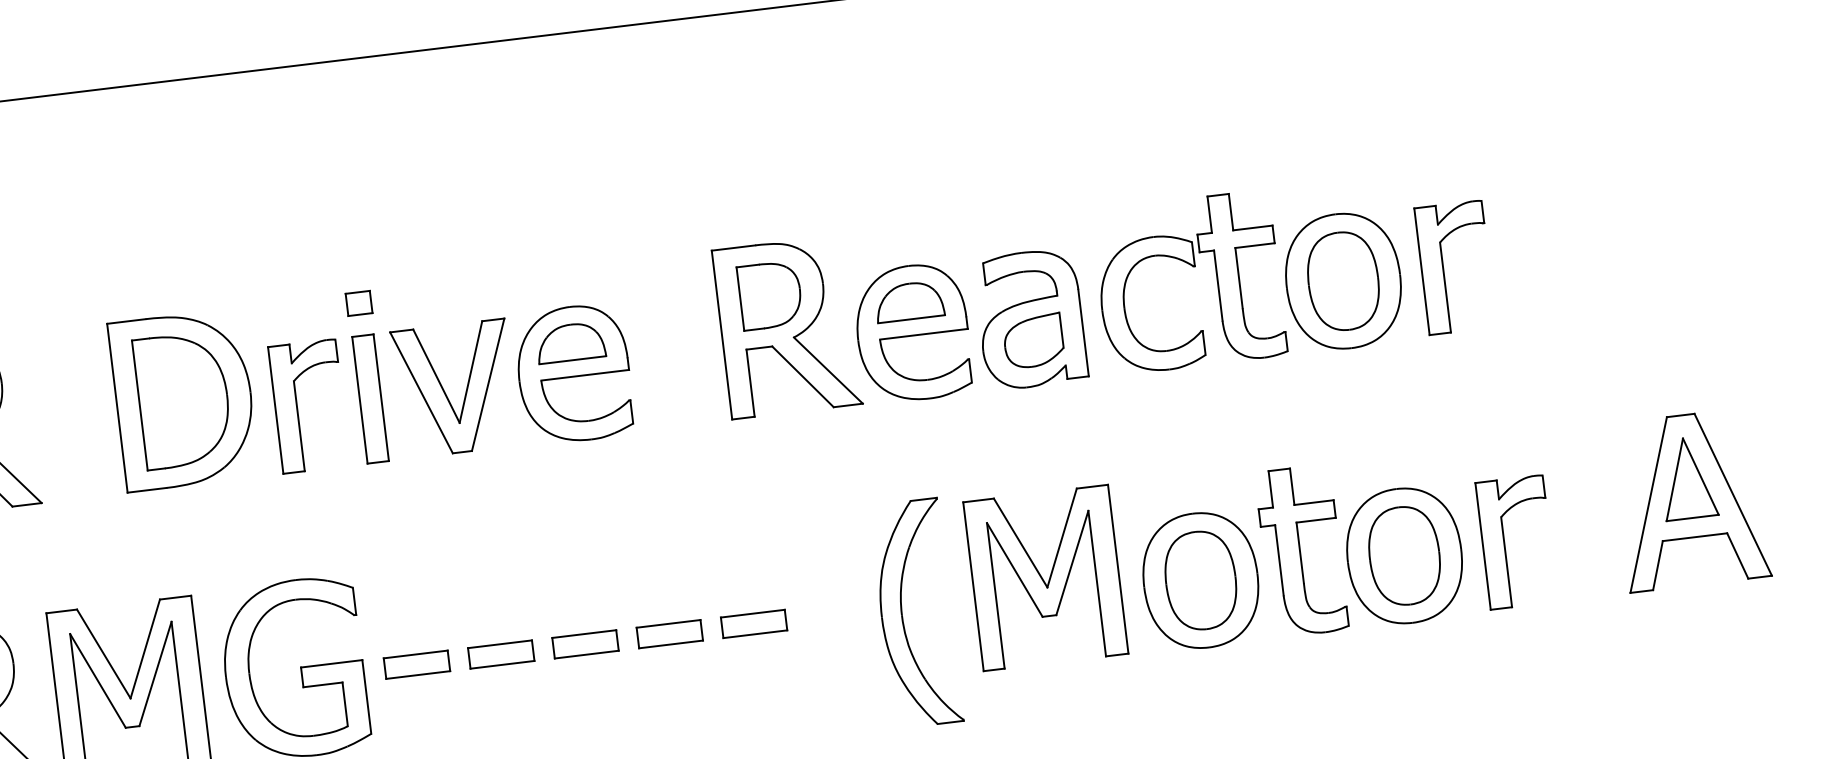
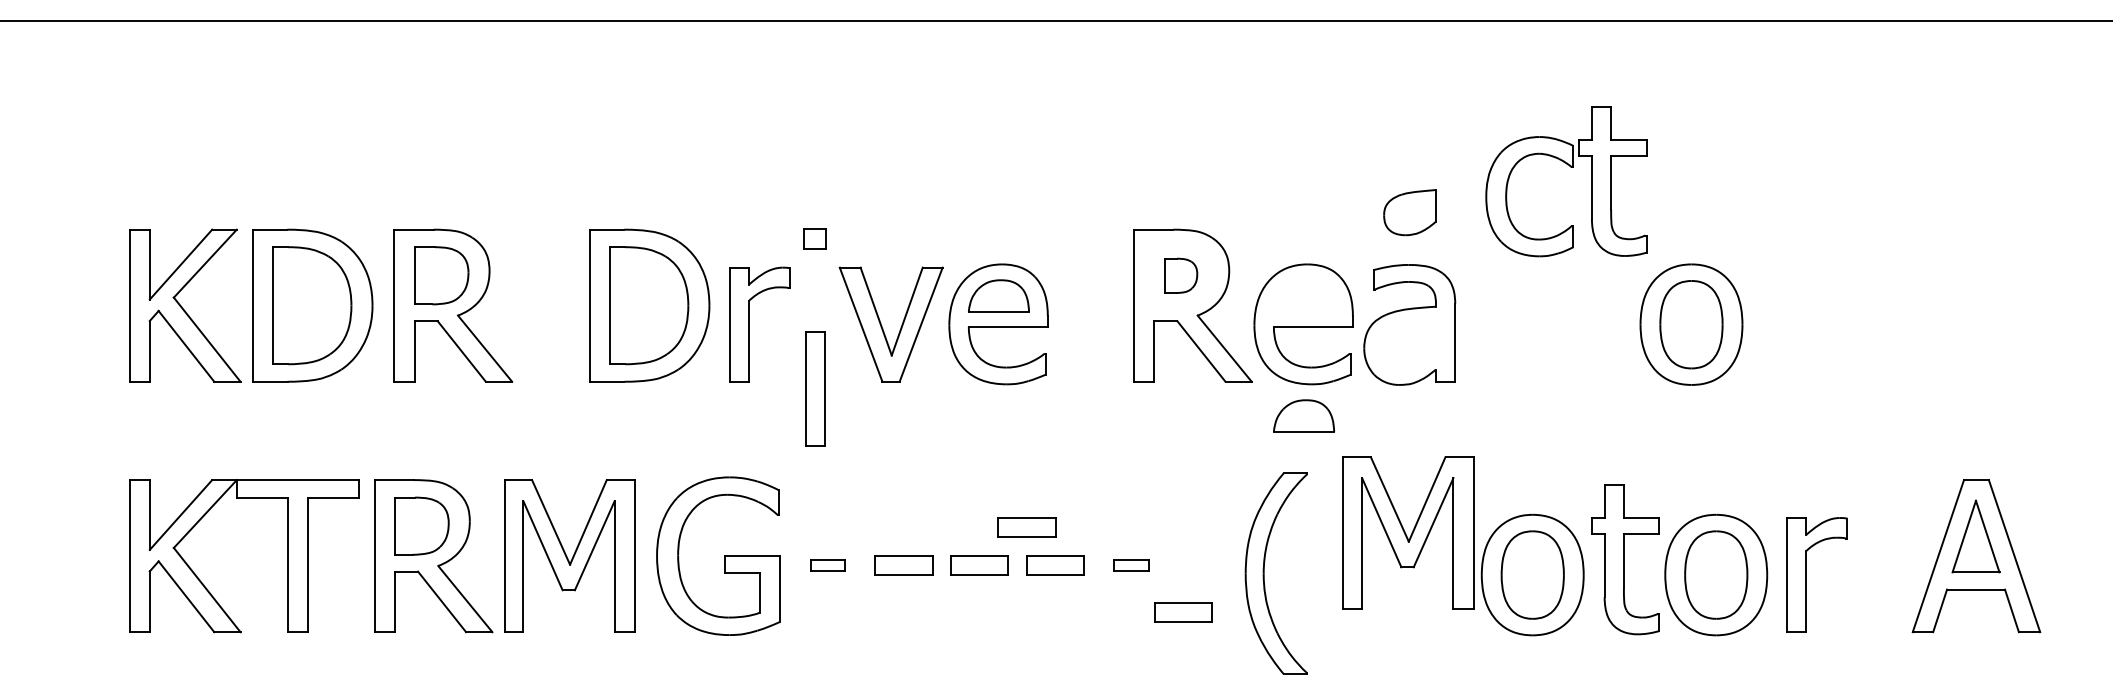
part: (1191, 266) -> (1570, 167), moved
part: (1443, 268) -> (1781, 324), removed
part: (769, 295) -> (1180, 275), size x0.6
part: (909, 300) -> (1304, 415), moved
part: (1033, 341) -> (1409, 212), moved
part: (370, 398) -> (815, 388), moved
part: (1045, 577) -> (1408, 532), moved
part: (632, 595) -> (1026, 527), added
part: (754, 623) -> (1131, 565), size x0.6
part: (416, 664) -> (827, 565), size x0.6
part: (818, 669) -> (1183, 612), added

